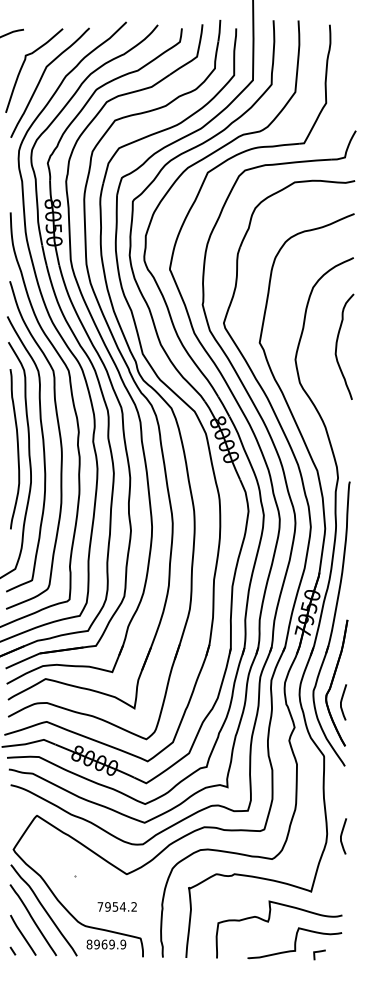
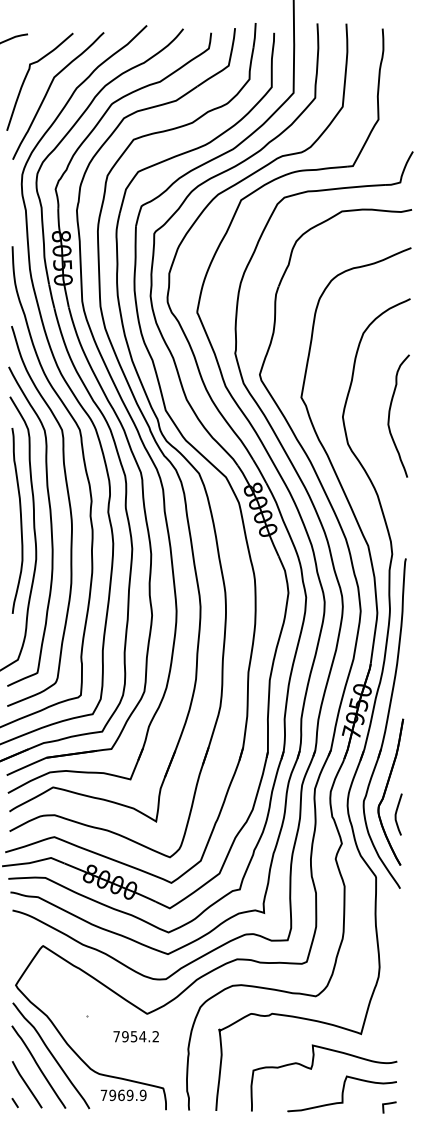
curve: (337, 346) -> (390, 415), moved
curve: (342, 835) -> (397, 968), removed
text: (116, 906) -> (135, 1036), moved
text: (89, 944) -> (103, 1095), 8969.9 -> 7969.9
curve: (319, 952) -> (389, 1104), moved

